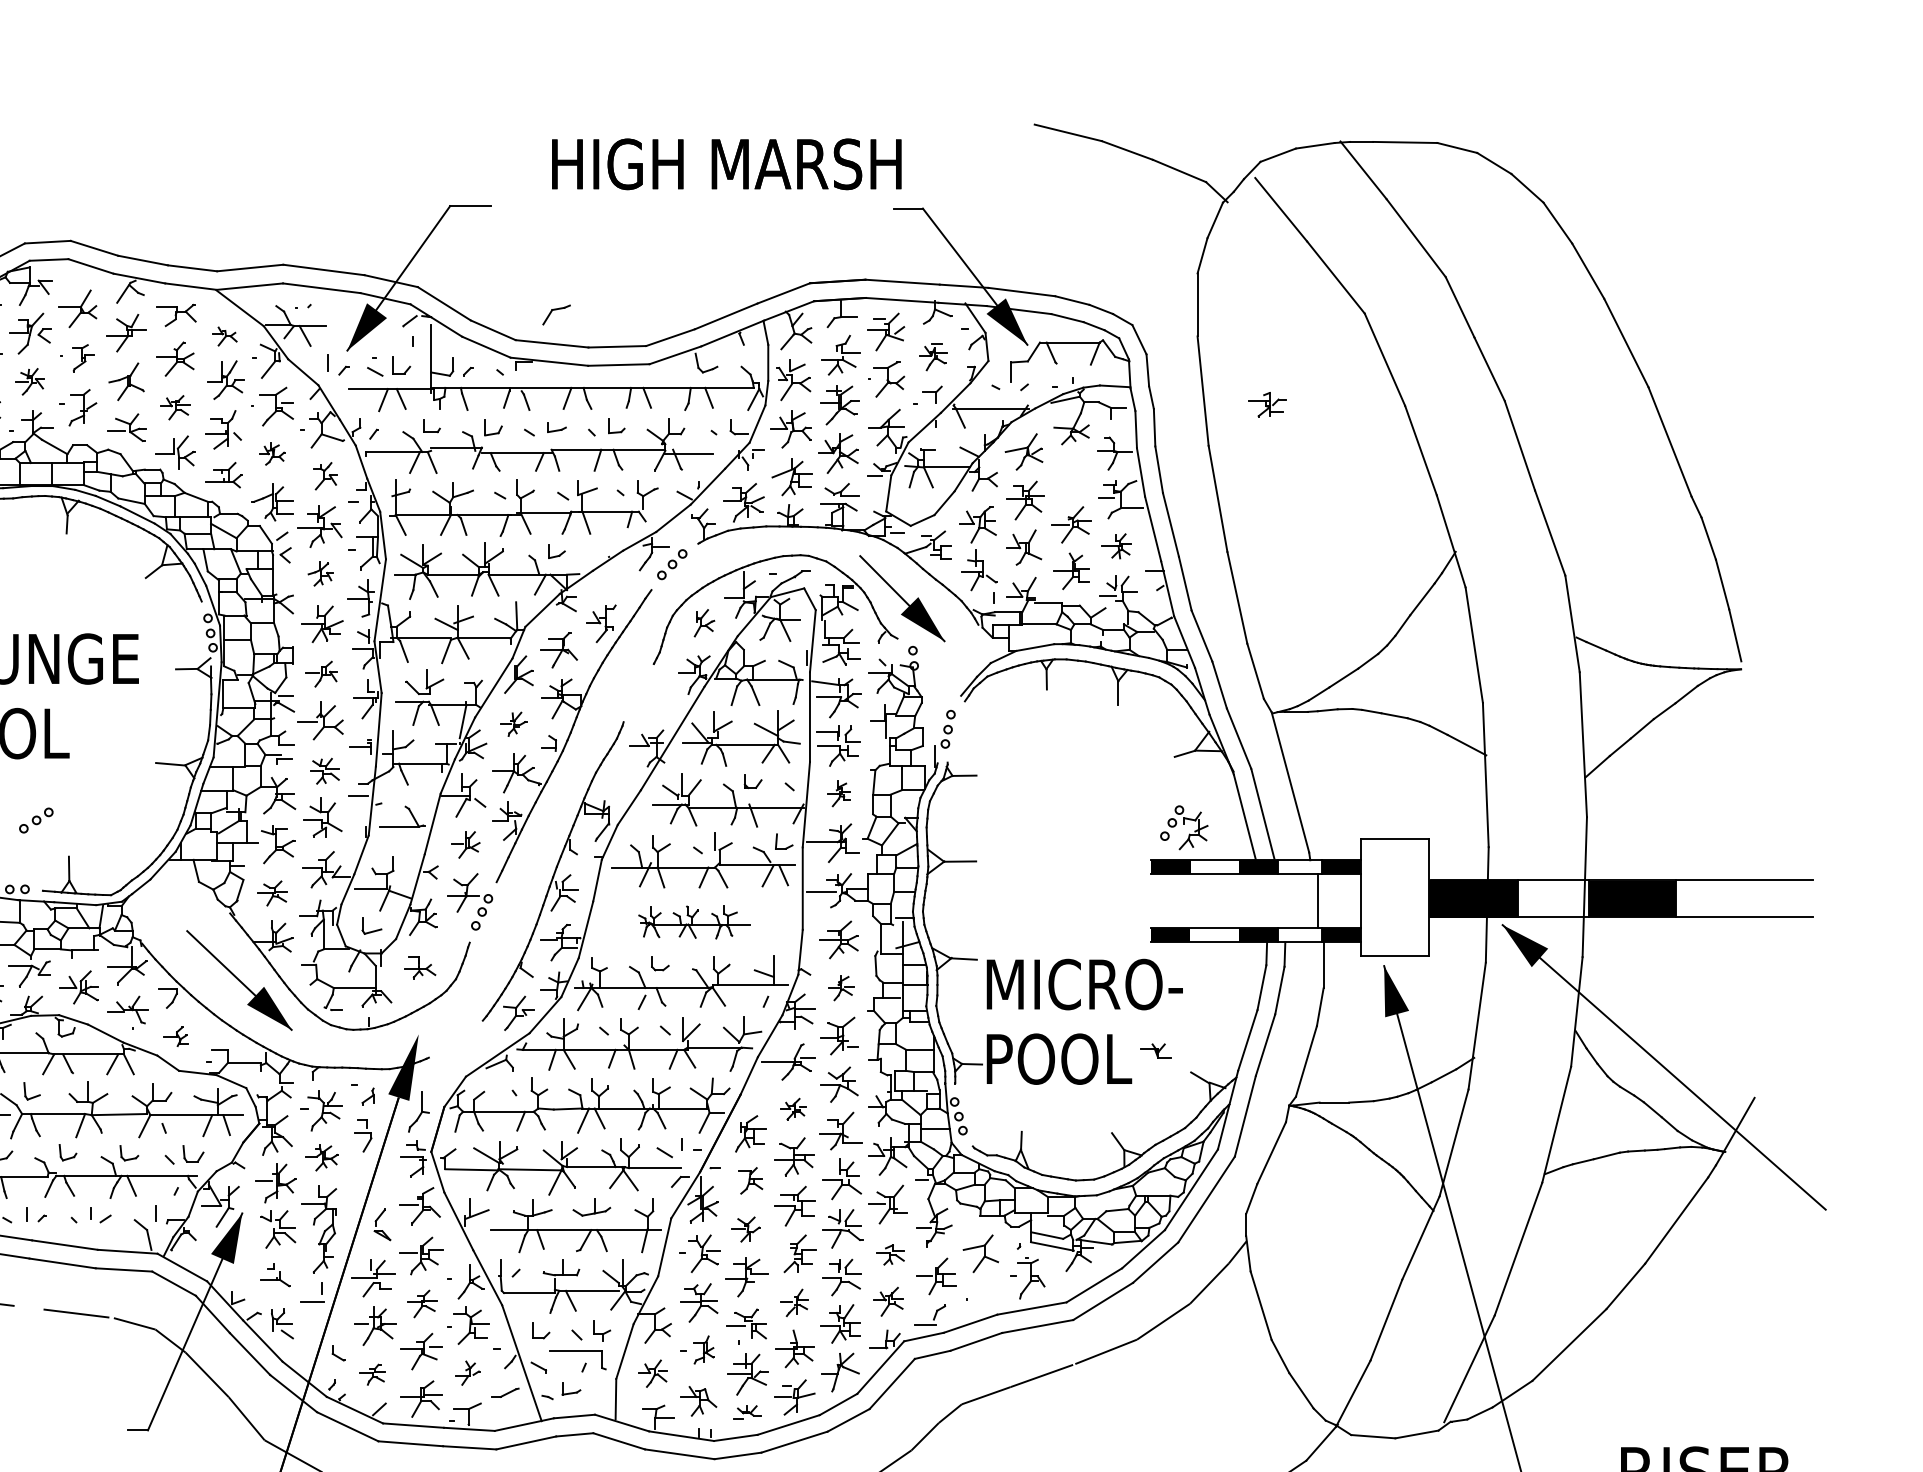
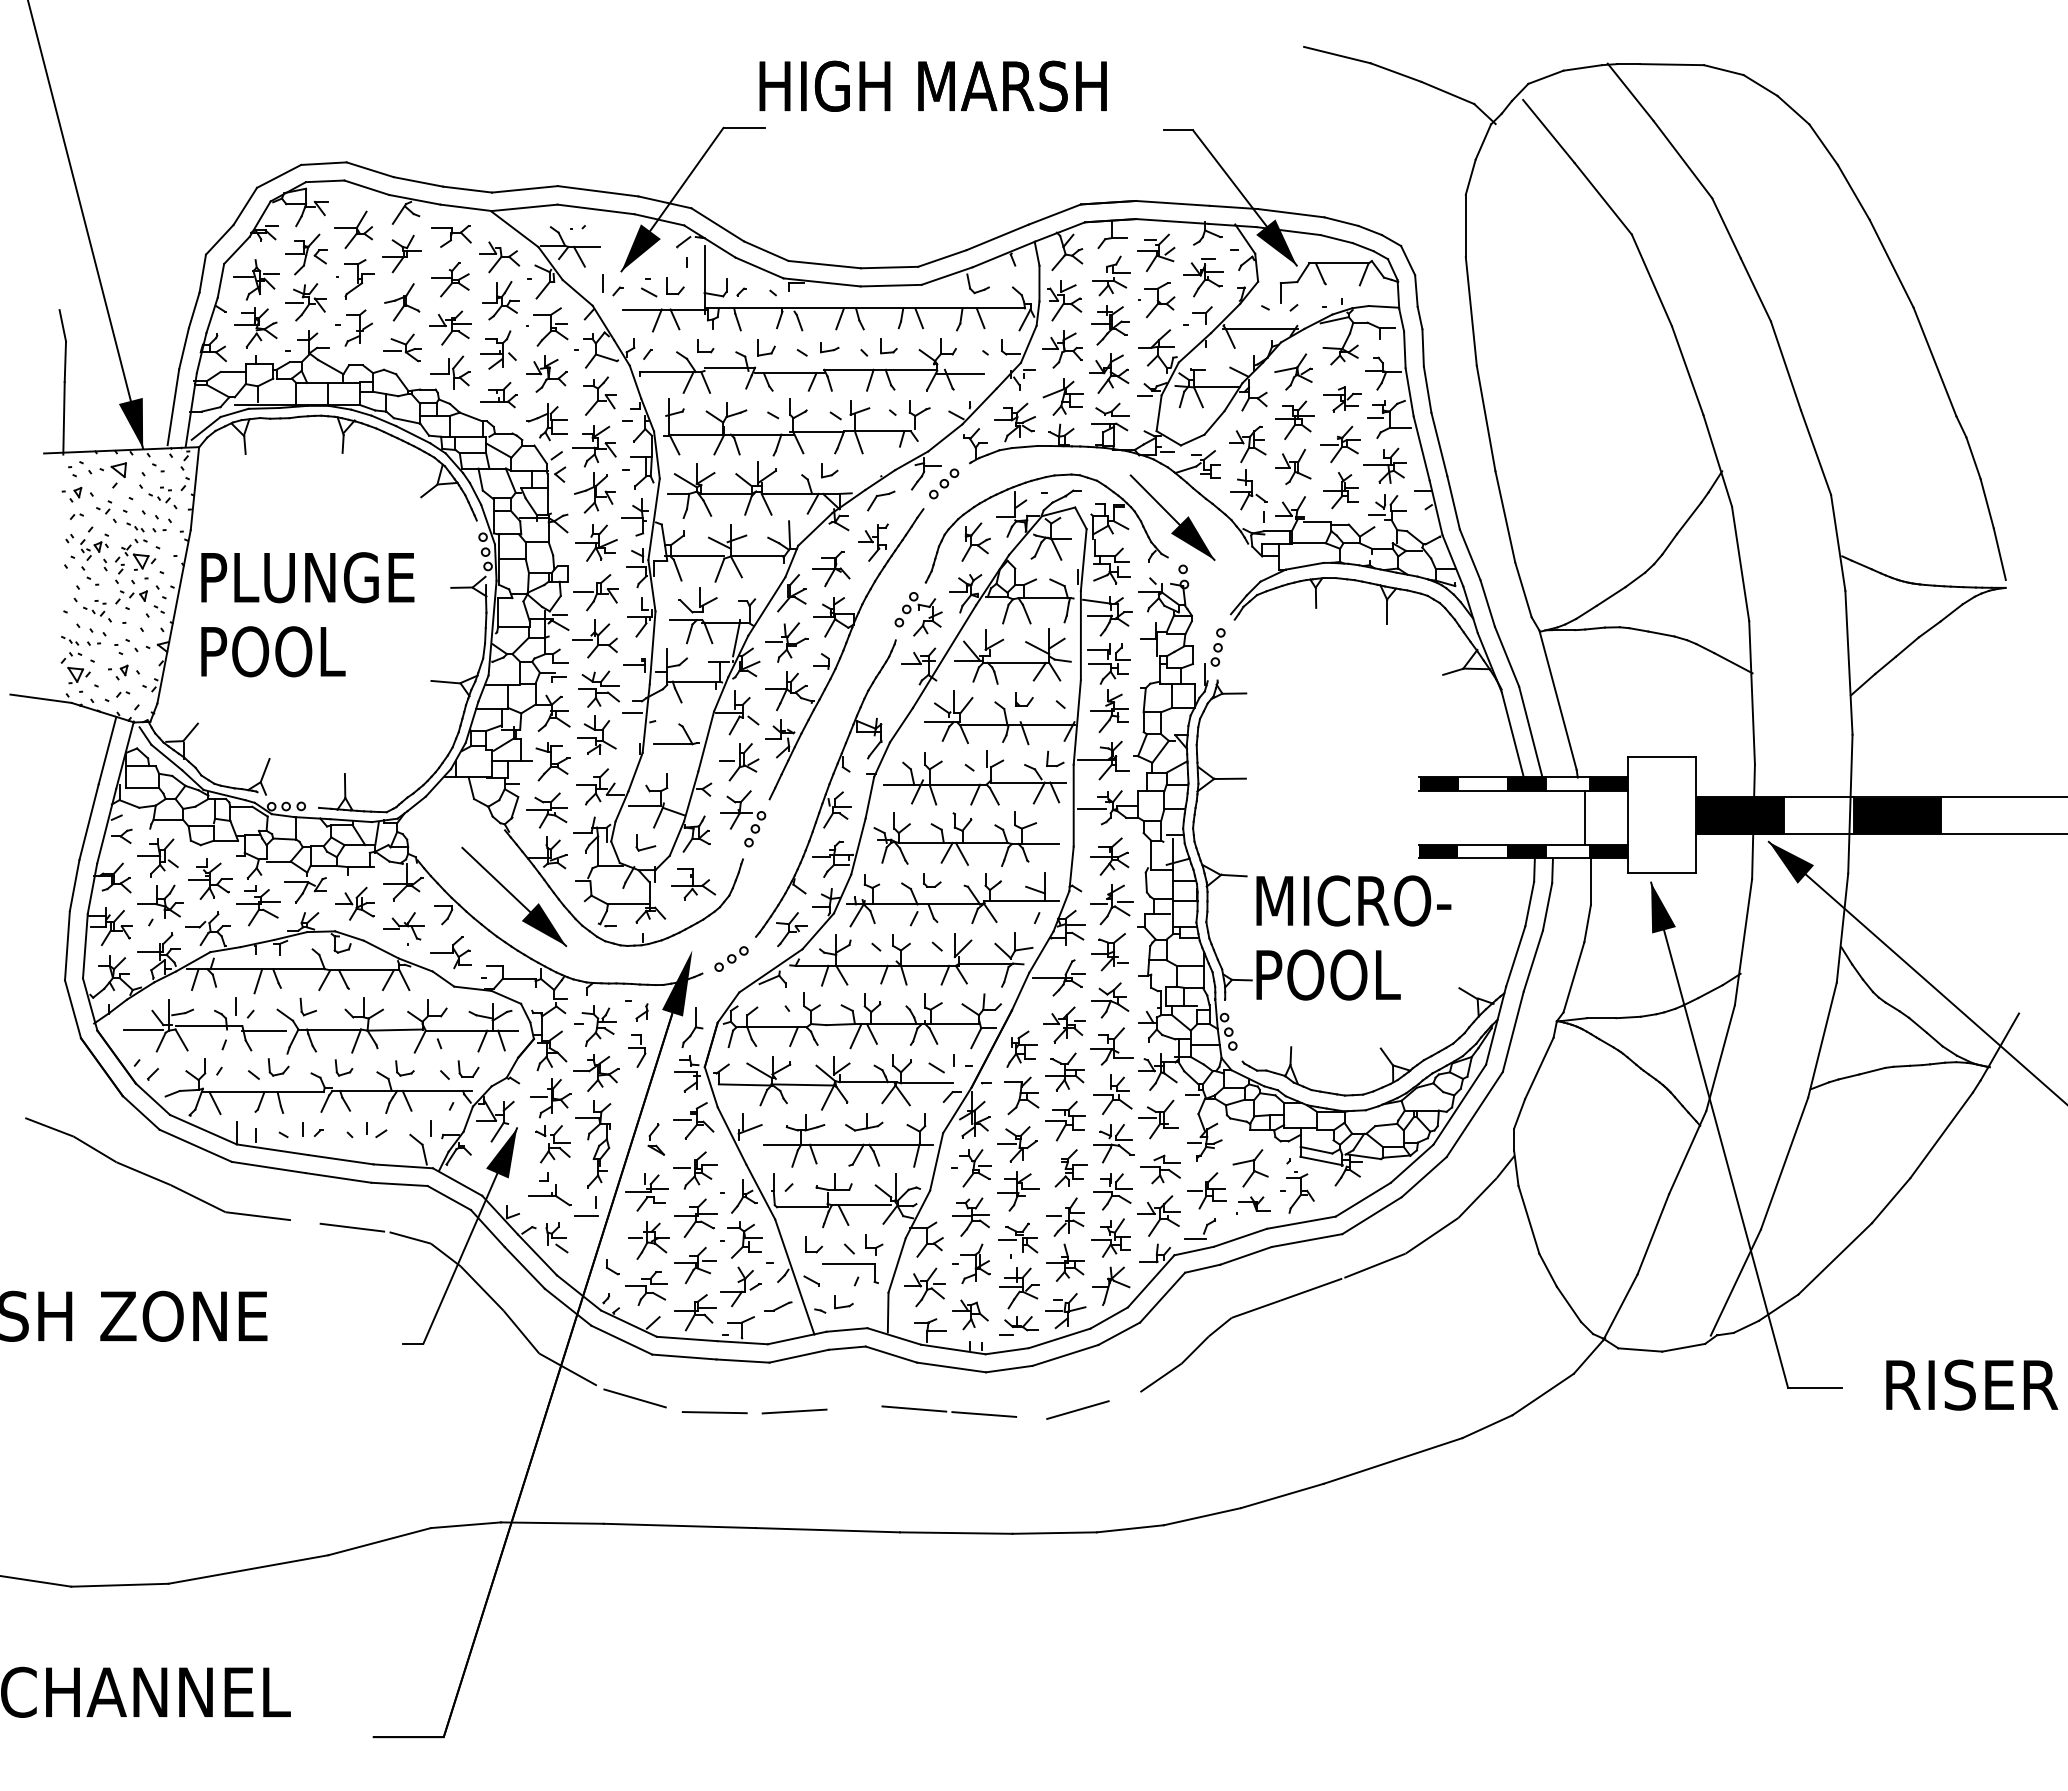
text: (726, 163) -> (932, 85), moved
part: (556, 314) -> (881, 500), moved
part: (224, 336) -> (499, 257), size x1.67
part: (933, 356) -> (1203, 277), size x1.43
part: (83, 358) -> (359, 279), size x1.43
part: (29, 381) -> (305, 302), size x1.43
part: (1267, 405) -> (1342, 399), moved
part: (175, 407) -> (450, 327), size x1.43
part: (271, 453) -> (546, 373), size x1.67
part: (325, 475) -> (599, 395), size x1.43
part: (1115, 546) -> (1384, 465), size x1.43
part: (320, 573) -> (594, 492), size x1.67
part: (703, 622) -> (975, 541), size x1.43
part: (321, 673) -> (595, 592), size x1.43
part: (513, 724) -> (786, 642), size x1.67
part: (324, 770) -> (598, 688), size x1.43
part: (838, 793) -> (1109, 711), size x1.67
part: (36, 819) -> (731, 958), moved
part: (1184, 828) -> (918, 614), moved
part: (466, 845) -> (739, 762), size x1.43
part: (271, 893) -> (546, 810), size x1.43
part: (694, 921) -> (966, 838), size x1.67
part: (419, 967) -> (693, 884), size x1.43
part: (840, 988) -> (1111, 904), size x1.67
part: (175, 1036) -> (450, 952), size x1.67
part: (1155, 1050) -> (1254, 1203), moved
part: (793, 1108) -> (1064, 1024), size x1.67
part: (322, 1157) -> (596, 1072), size x1.43
part: (750, 1180) -> (1021, 1095), size x1.43
part: (746, 1229) -> (1017, 1144), size x1.43
part: (890, 1254) -> (1160, 1169), size x1.43
part: (274, 1275) -> (549, 1189), size x1.43
part: (888, 1301) -> (1158, 1215), size x1.43
part: (794, 1302) -> (1065, 1216), size x1.43
part: (421, 1303) -> (695, 1217), size x1.43
part: (703, 1349) -> (975, 1263), size x1.43
part: (467, 1372) -> (740, 1286), size x1.67
part: (652, 1373) -> (924, 1287), size x1.43
part: (372, 1374) -> (646, 1288), size x1.67
part: (747, 1412) -> (1018, 1325), size x1.43

